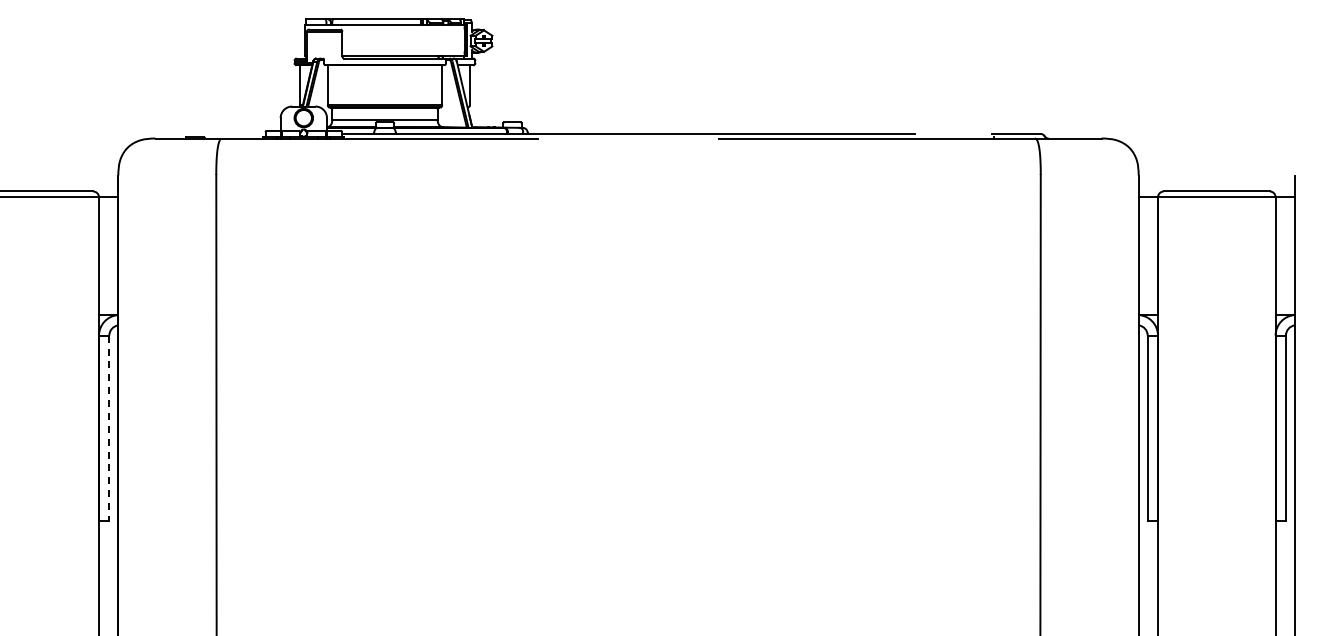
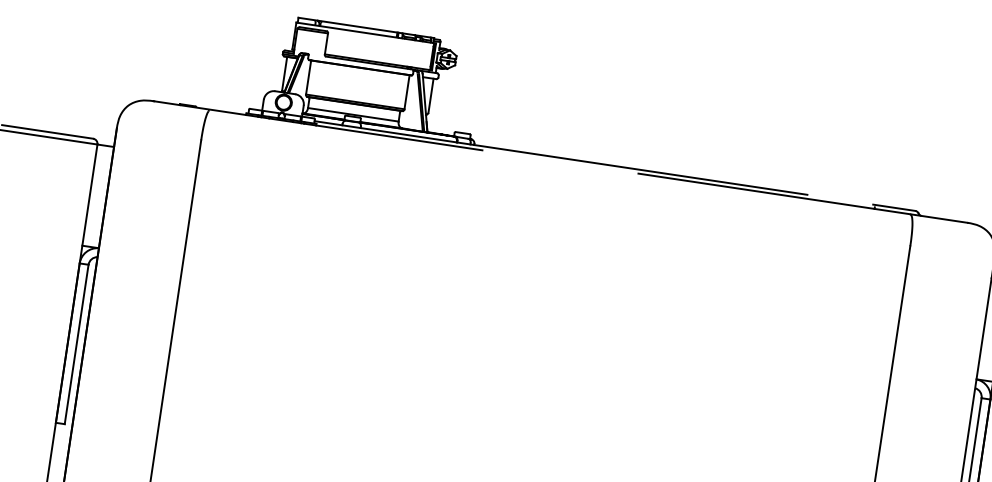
line: (109, 428) -> (76, 344), dashed -> solid

